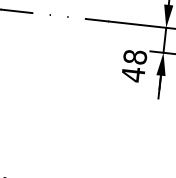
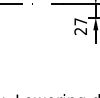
text: (133, 65) -> (80, 26), 48 -> 27

